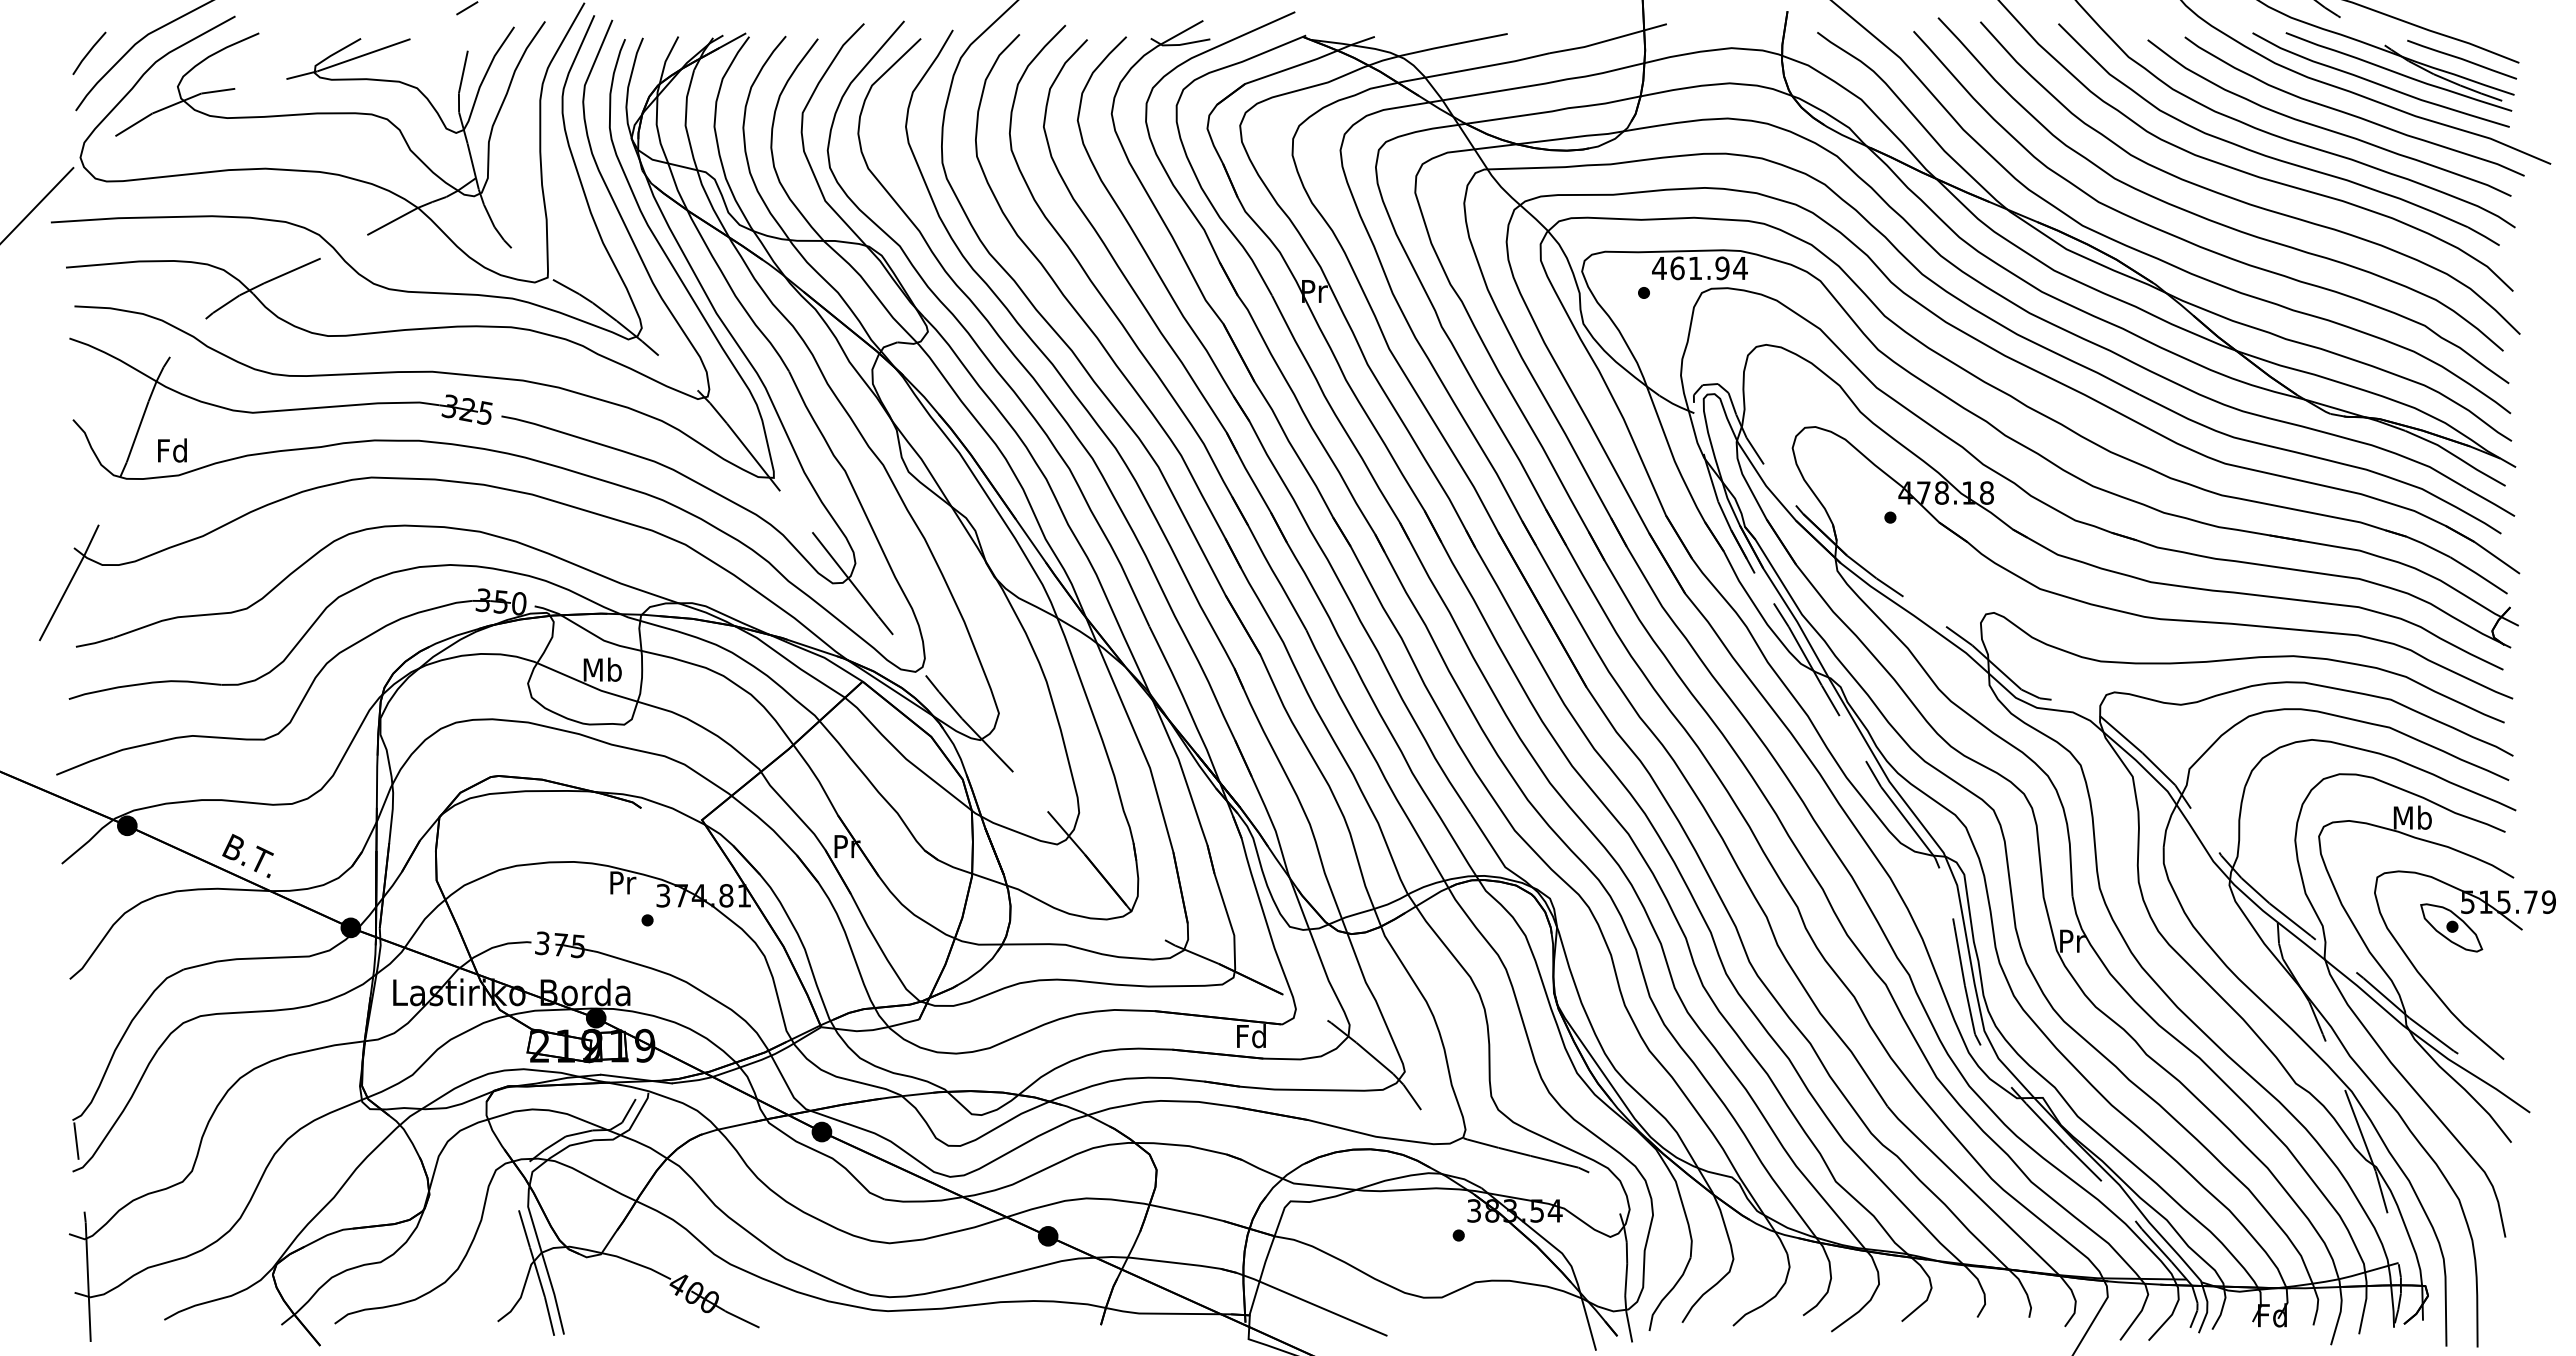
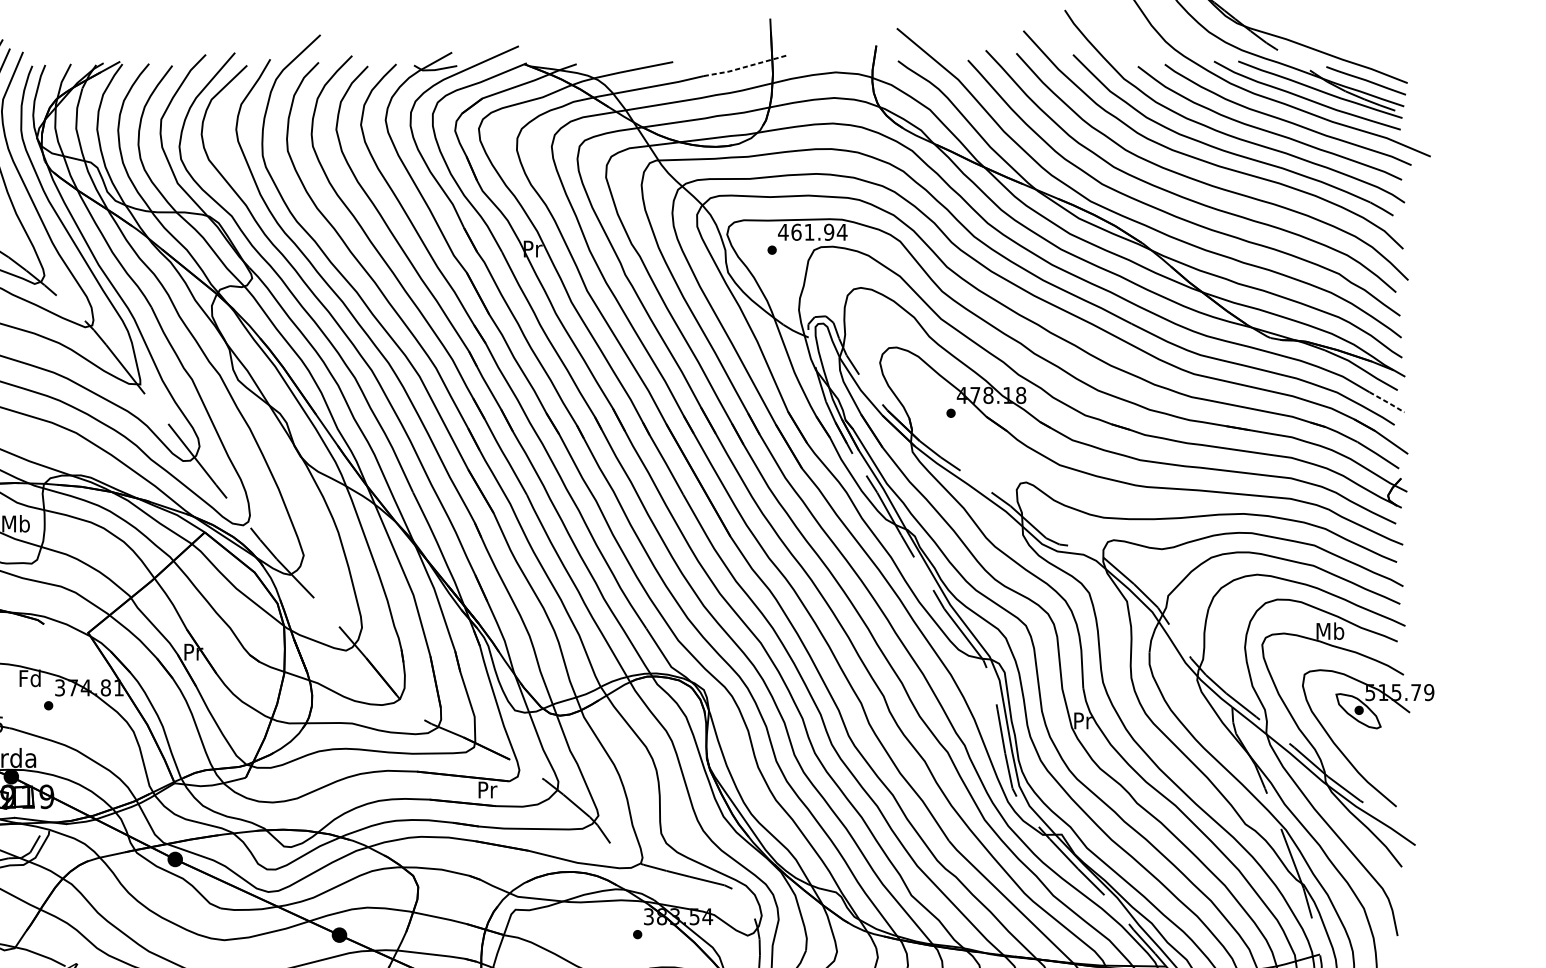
line: (1608, 40) -> (746, 66), solid -> dashed
line: (2491, 502) -> (1387, 402), solid -> dashed
text: (621, 882) -> (29, 678), Pr -> Fd
text: (1251, 1036) -> (487, 790), Fd -> Pr

